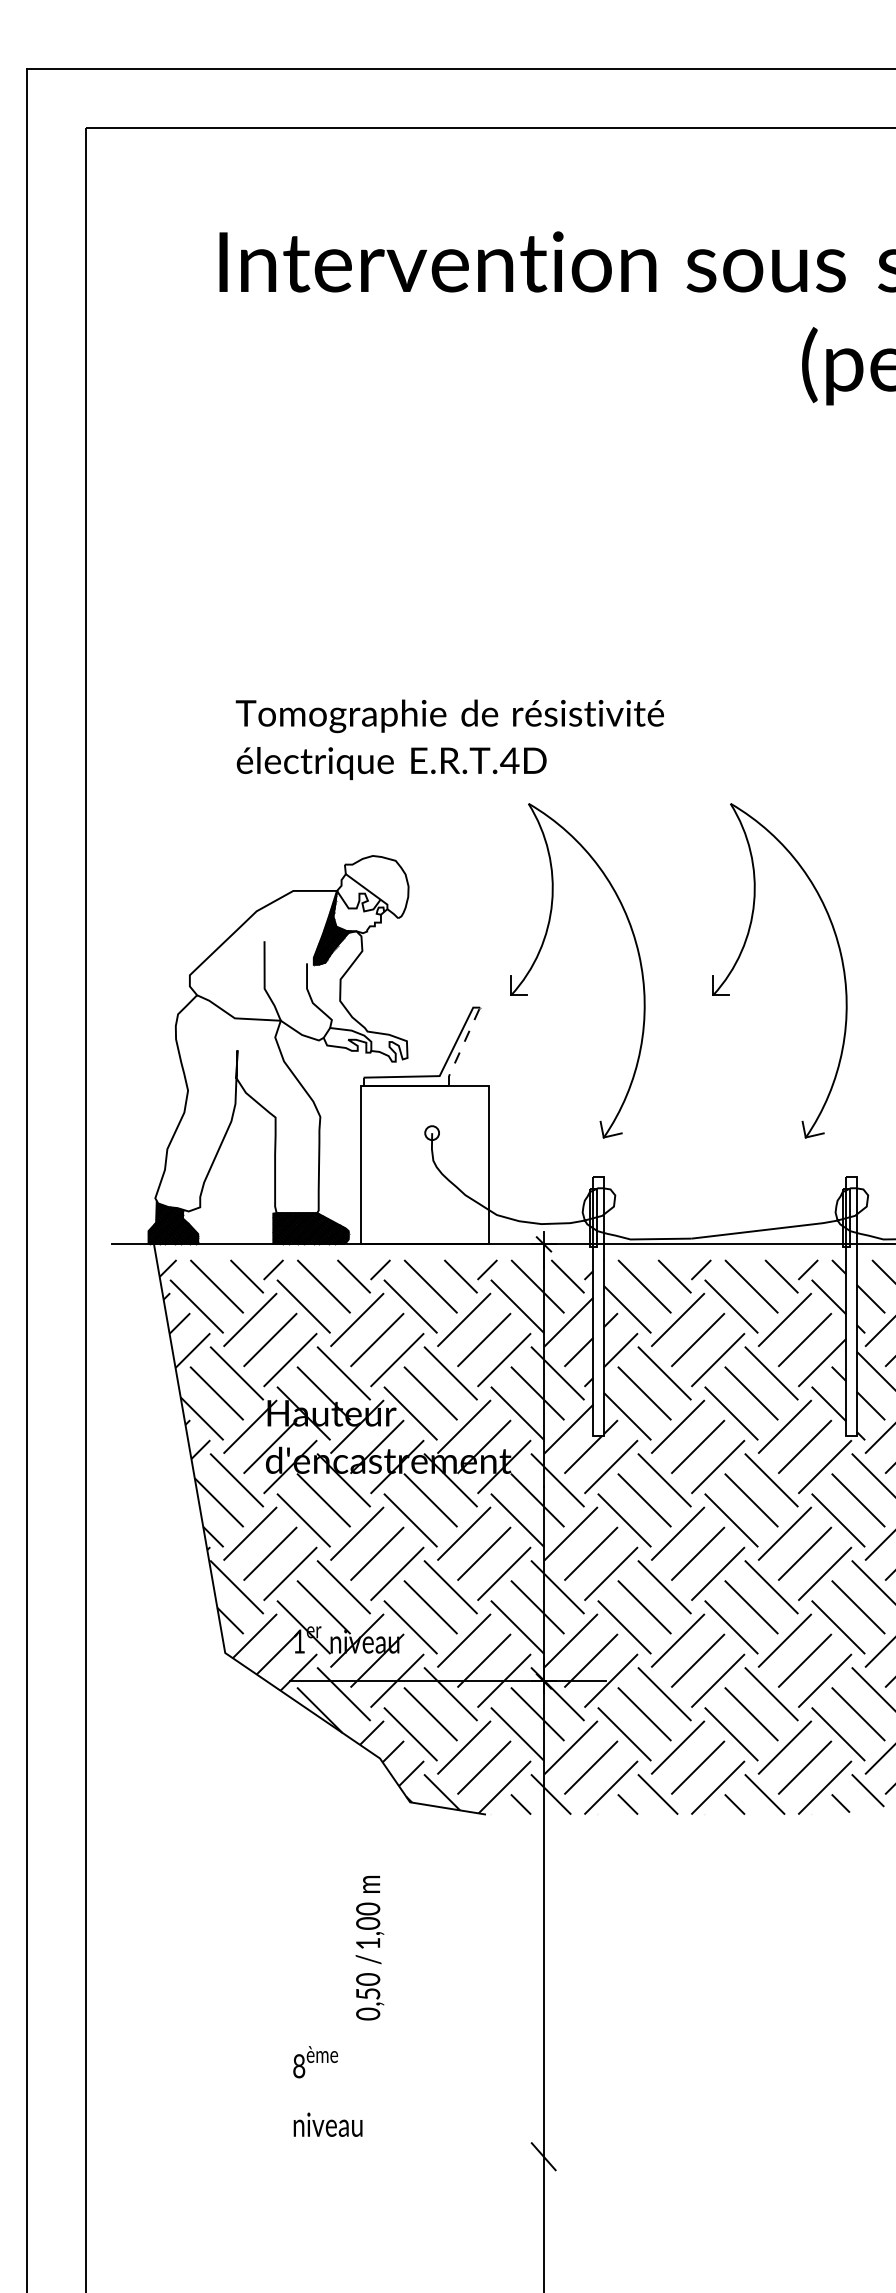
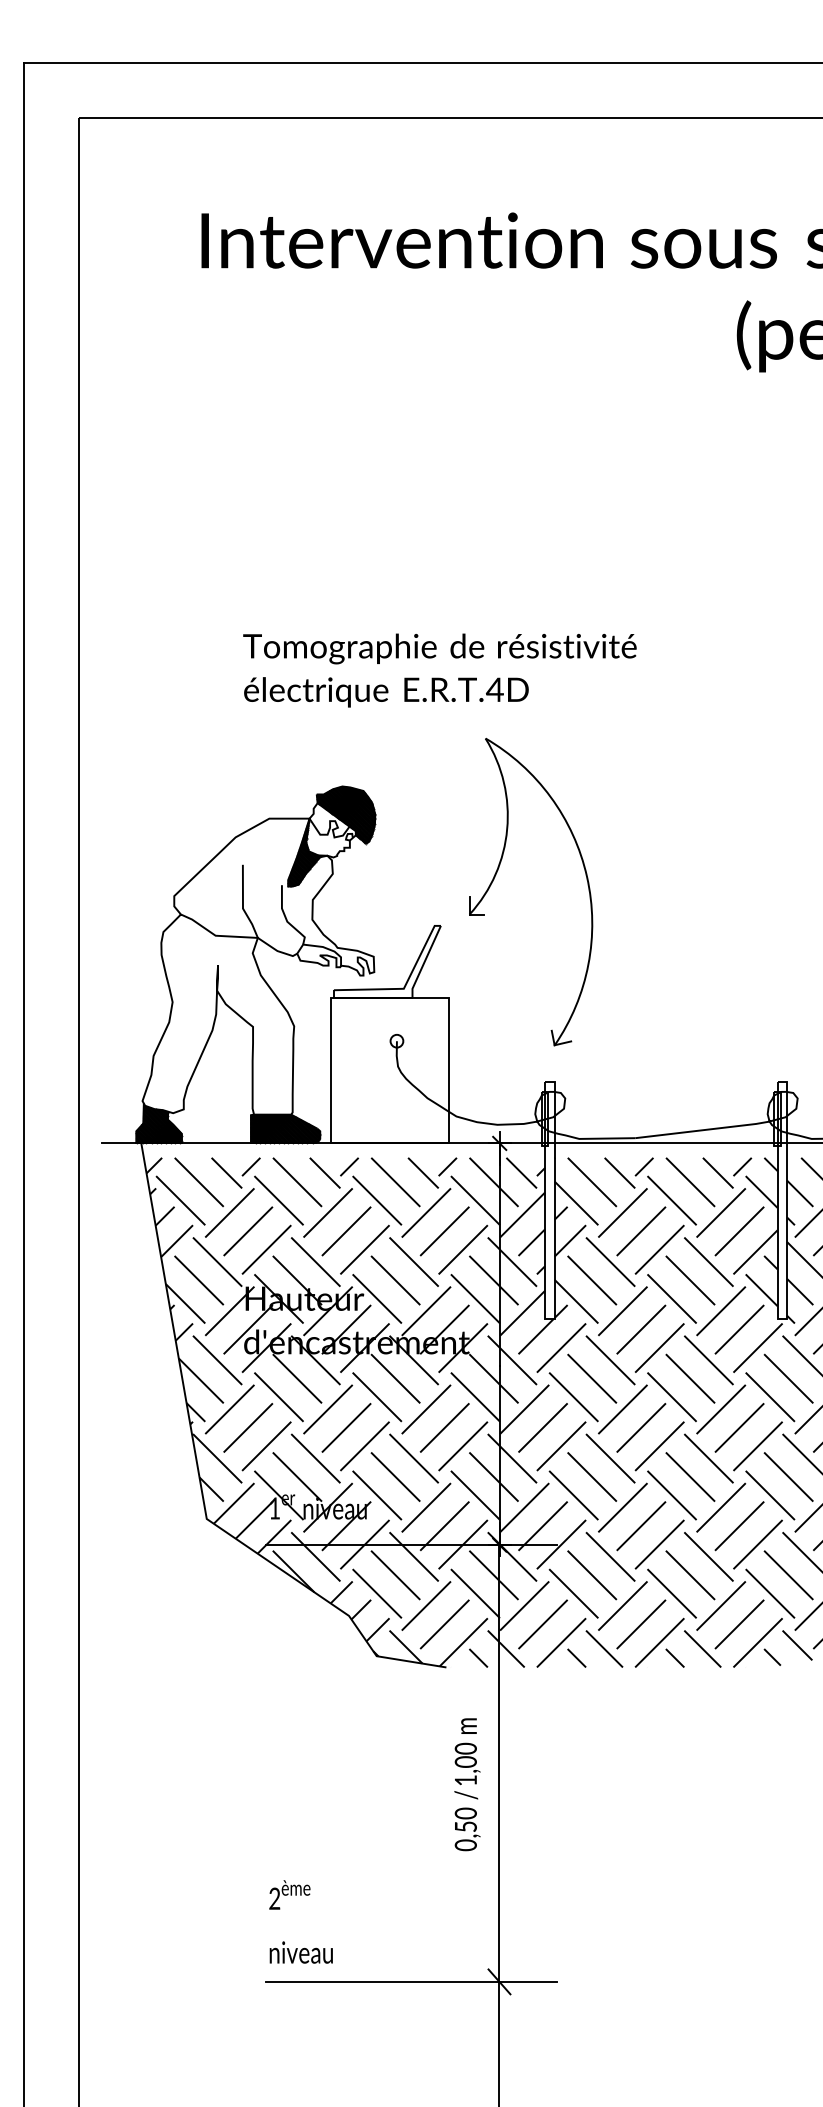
text: (449, 739) -> (439, 670), moved
hatch: (376, 886) -> (345, 814), added
part: (742, 952) -> (682, 875), removed
line: (462, 1046) -> (424, 961), dashed -> solid
text: (369, 1948) -> (467, 1785), moved
text: (299, 2067) -> (275, 1899), 8 -> 2
line: (447, 2156) -> (411, 1981), added

